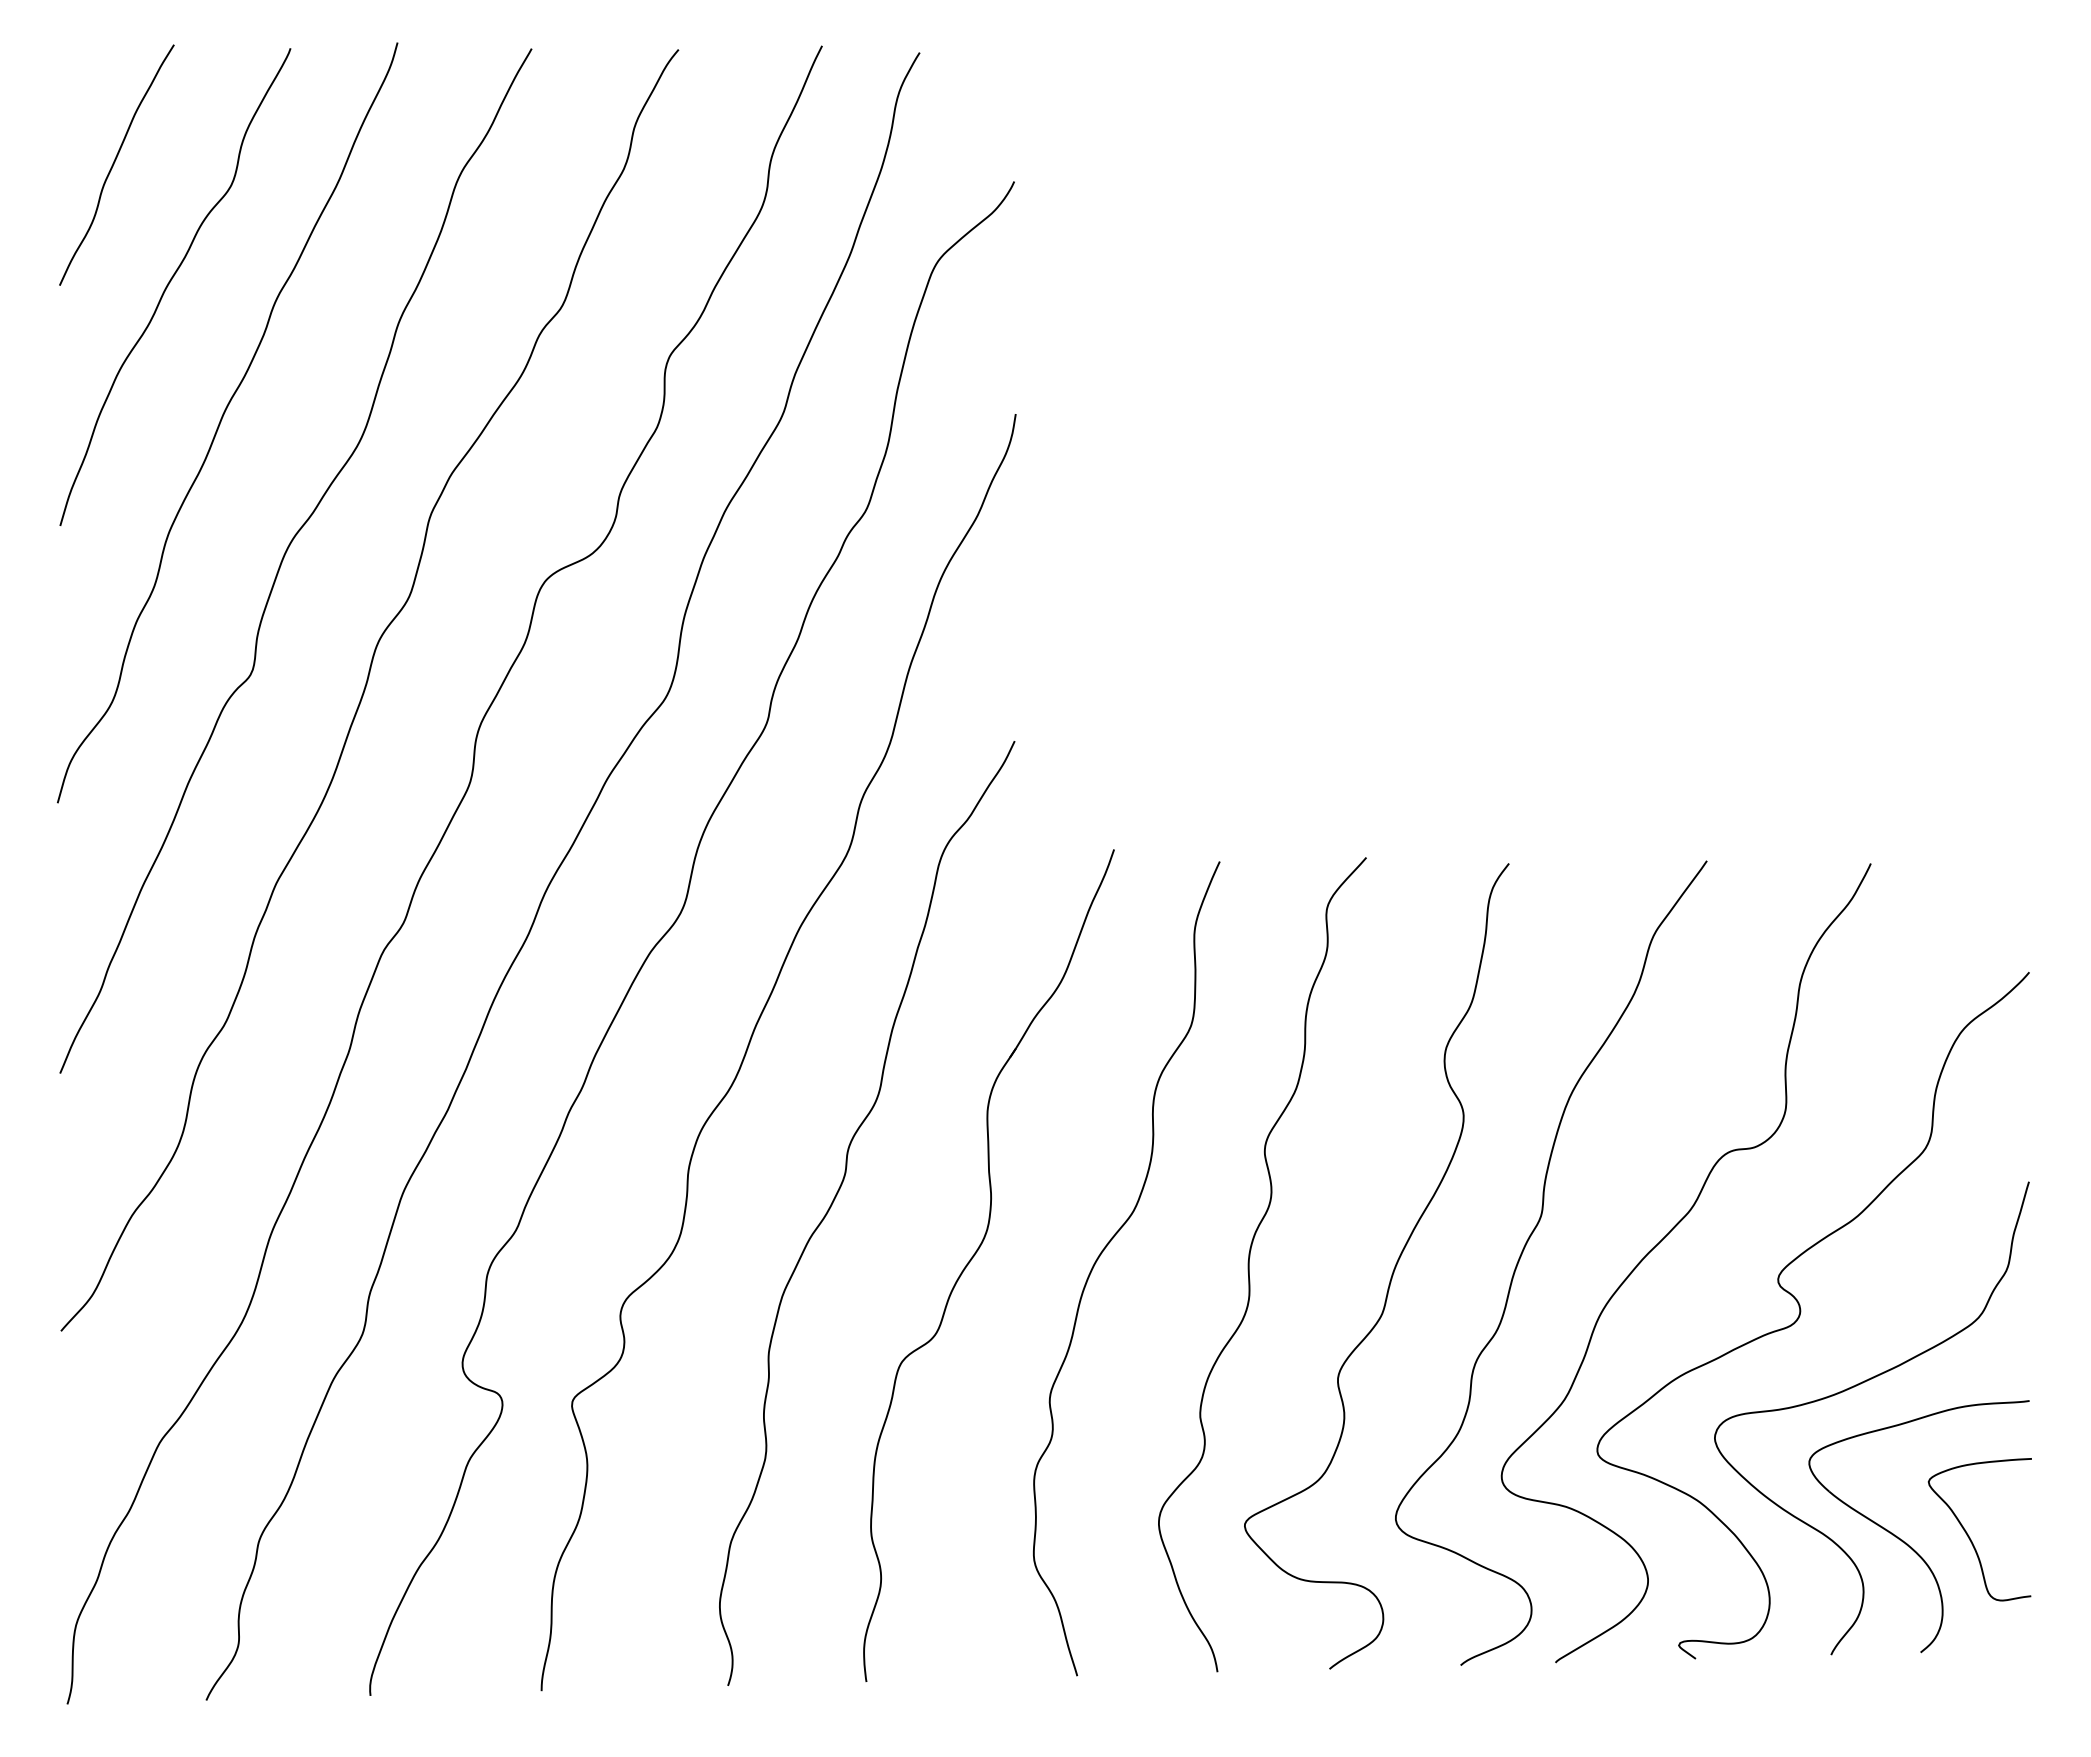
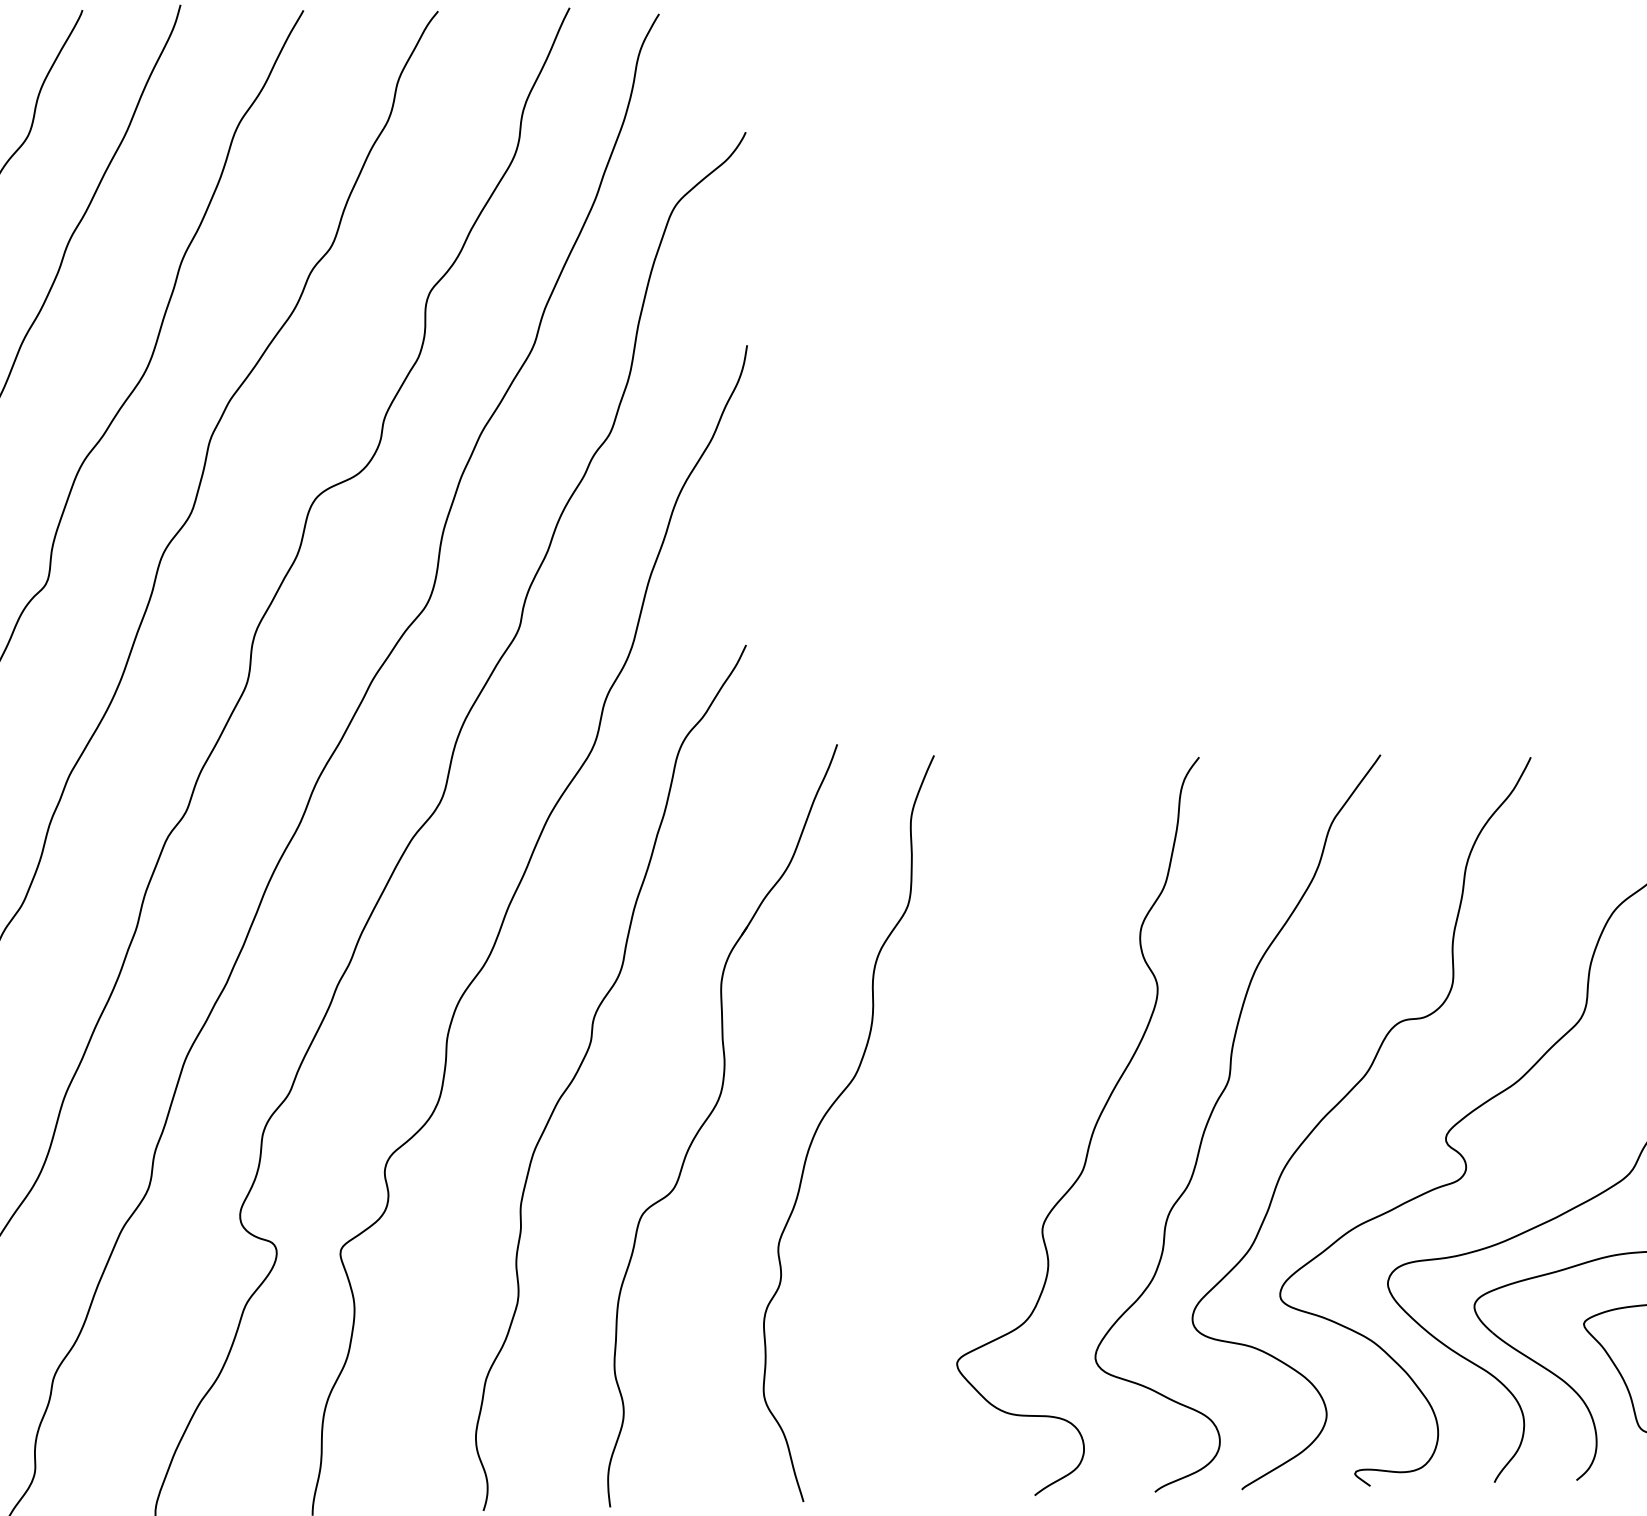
curve: (1249, 1264) -> (961, 1124), removed

